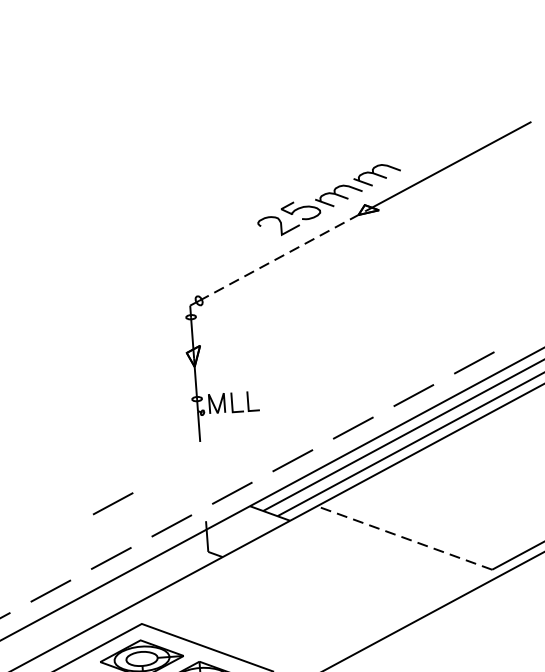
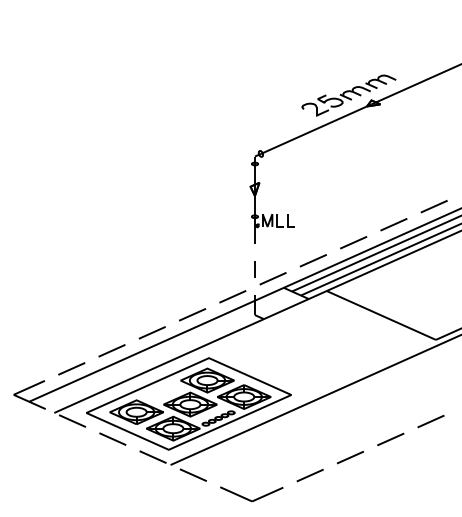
line: (282, 256) -> (316, 129), dashed -> solid
line: (202, 481) -> (254, 269), added
line: (111, 503) -> (195, 279), removed
line: (404, 538) -> (381, 315), dashed -> solid

